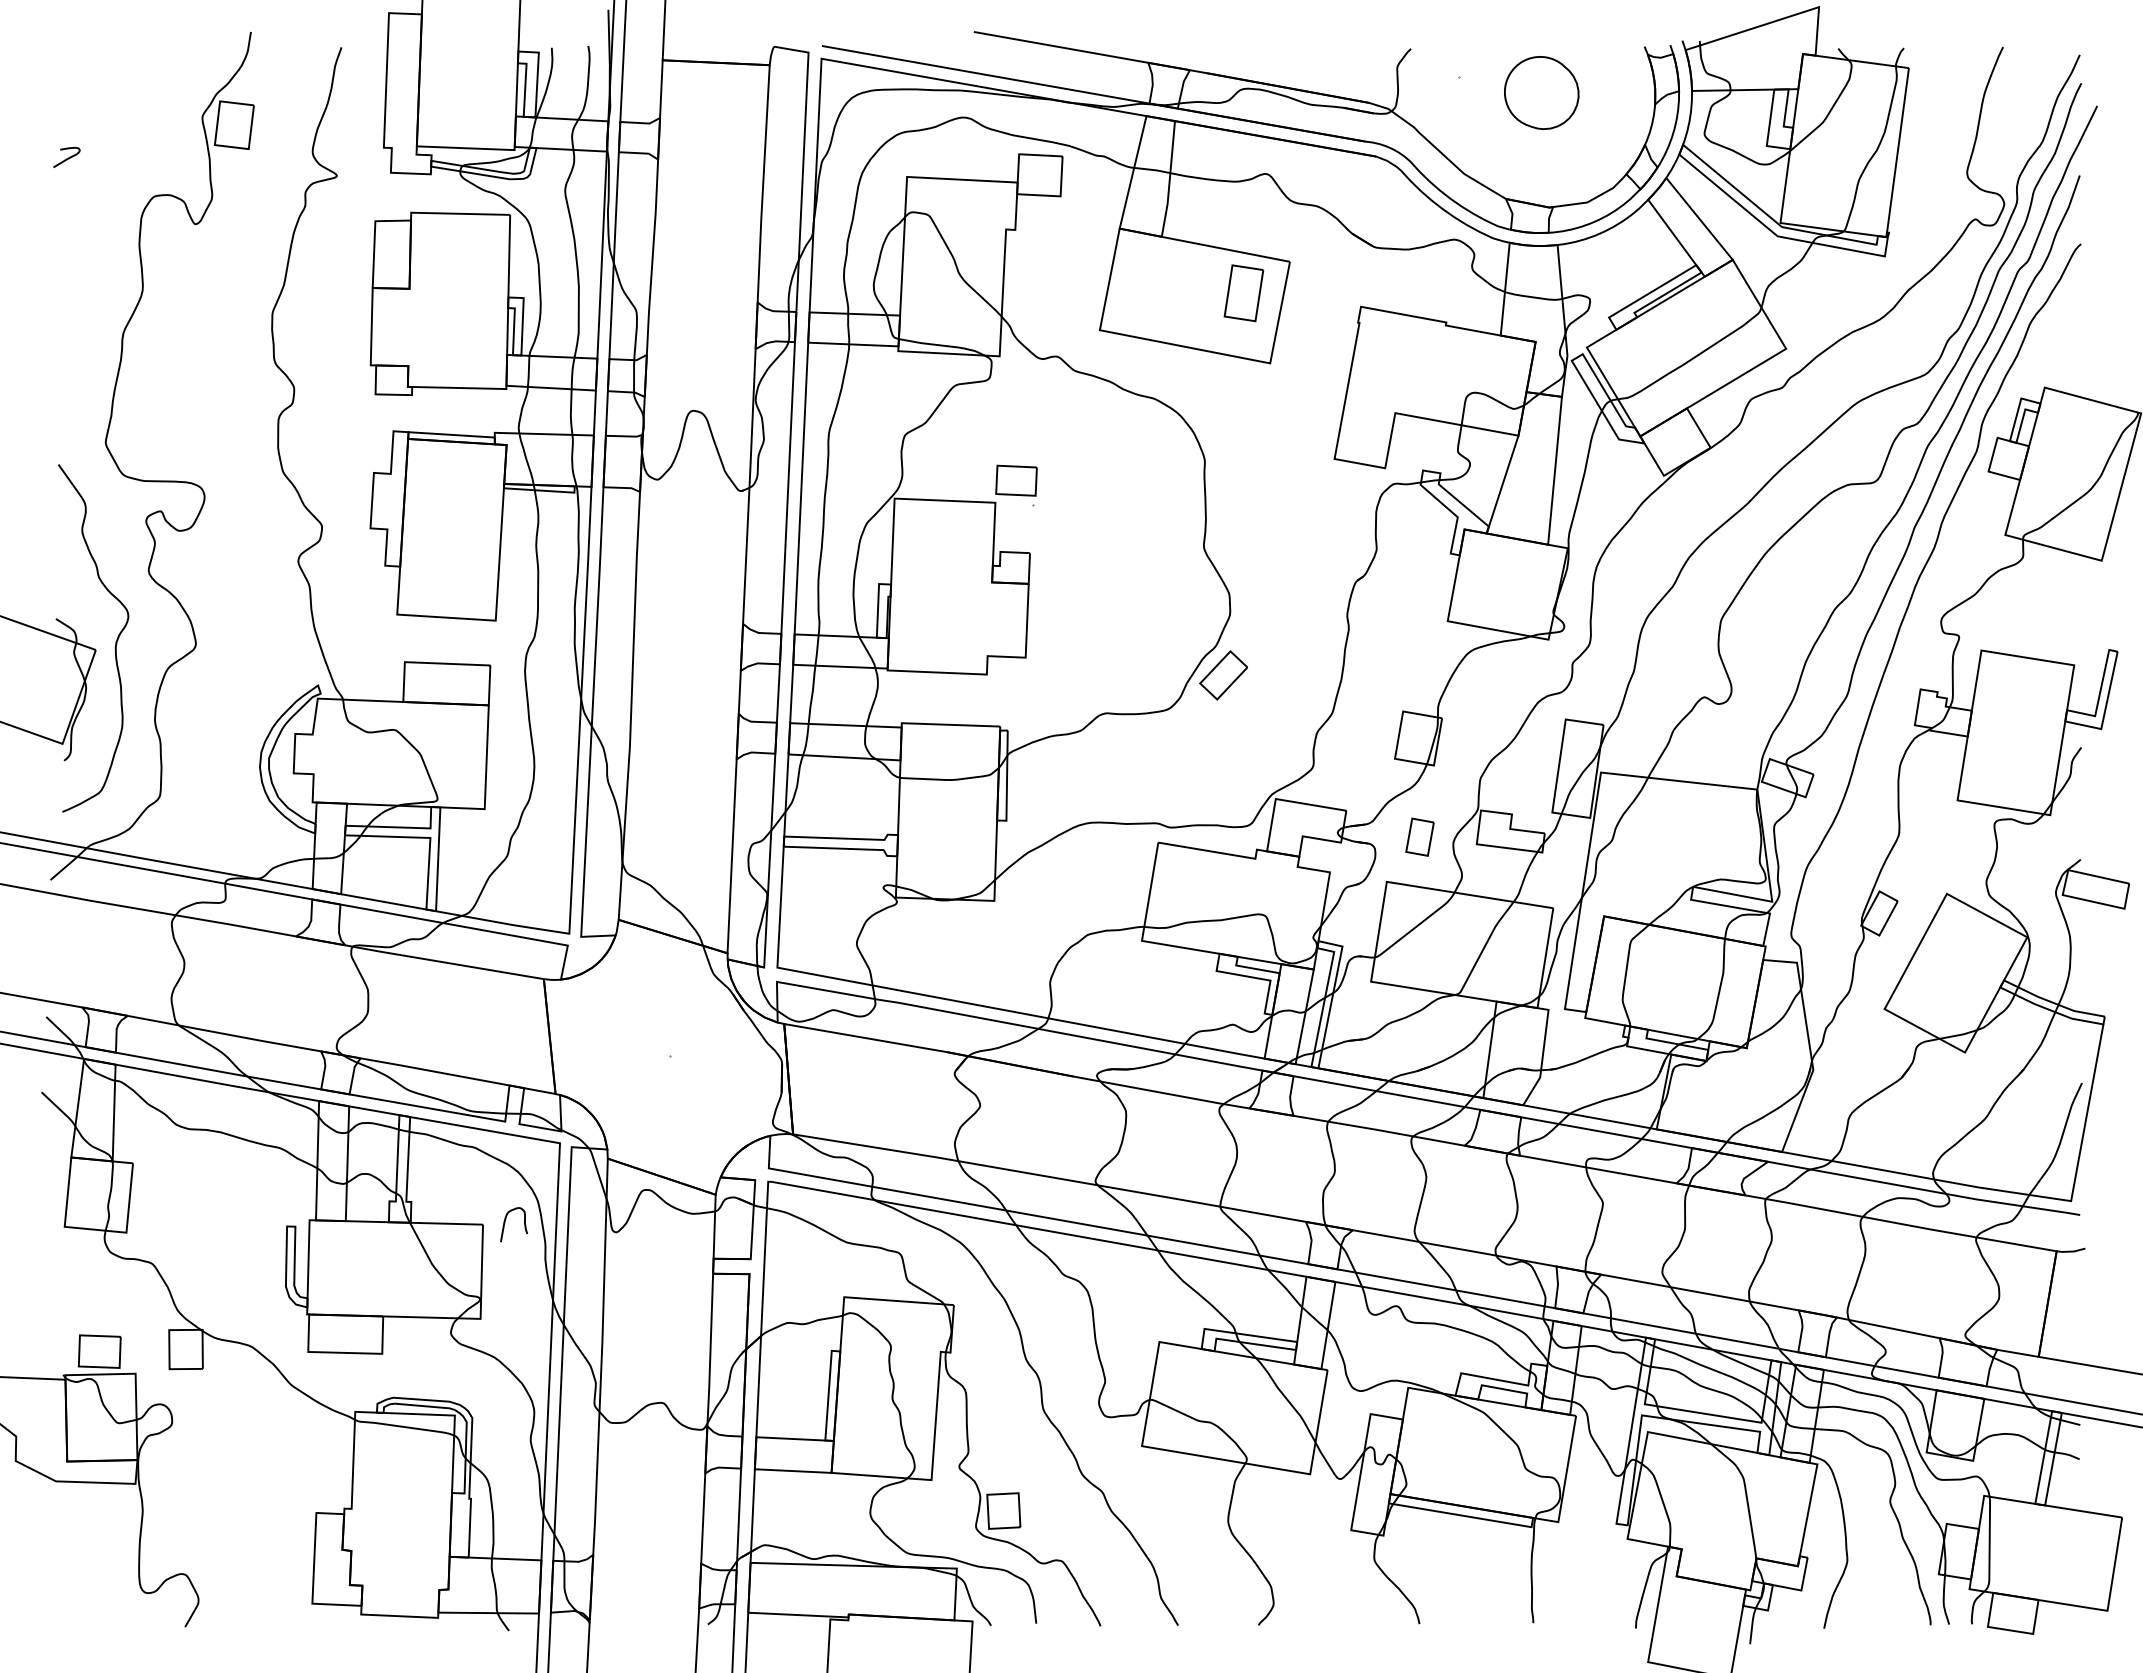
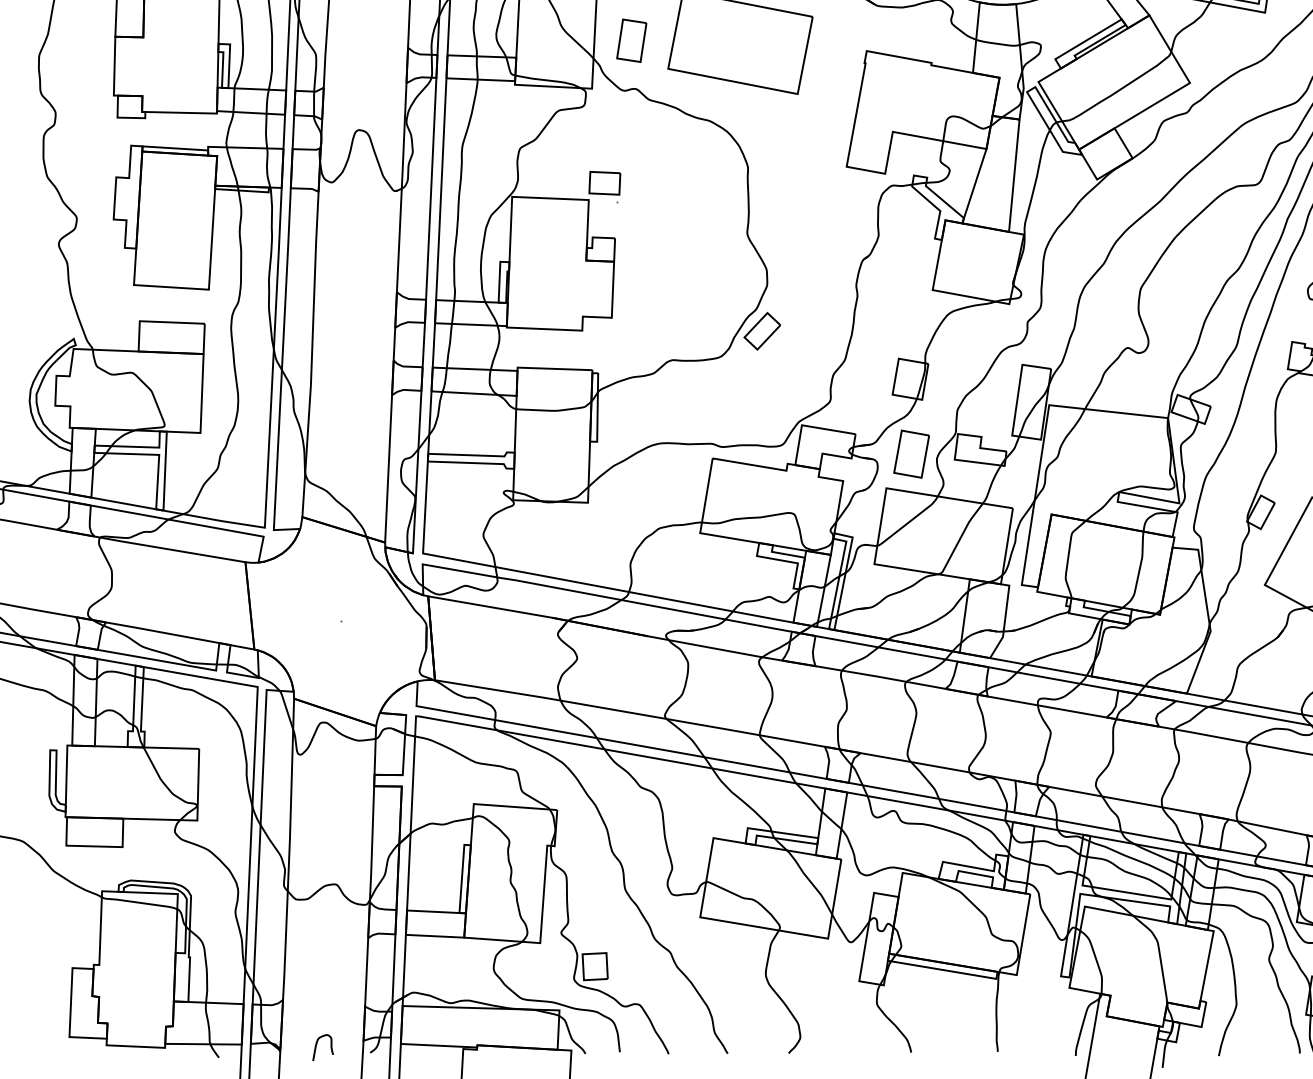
part: (1243, 293) -> (631, 40), moved
part: (1419, 837) -> (911, 454), size x1.67
curve: (505, 1223) -> (316, 1046), moved

